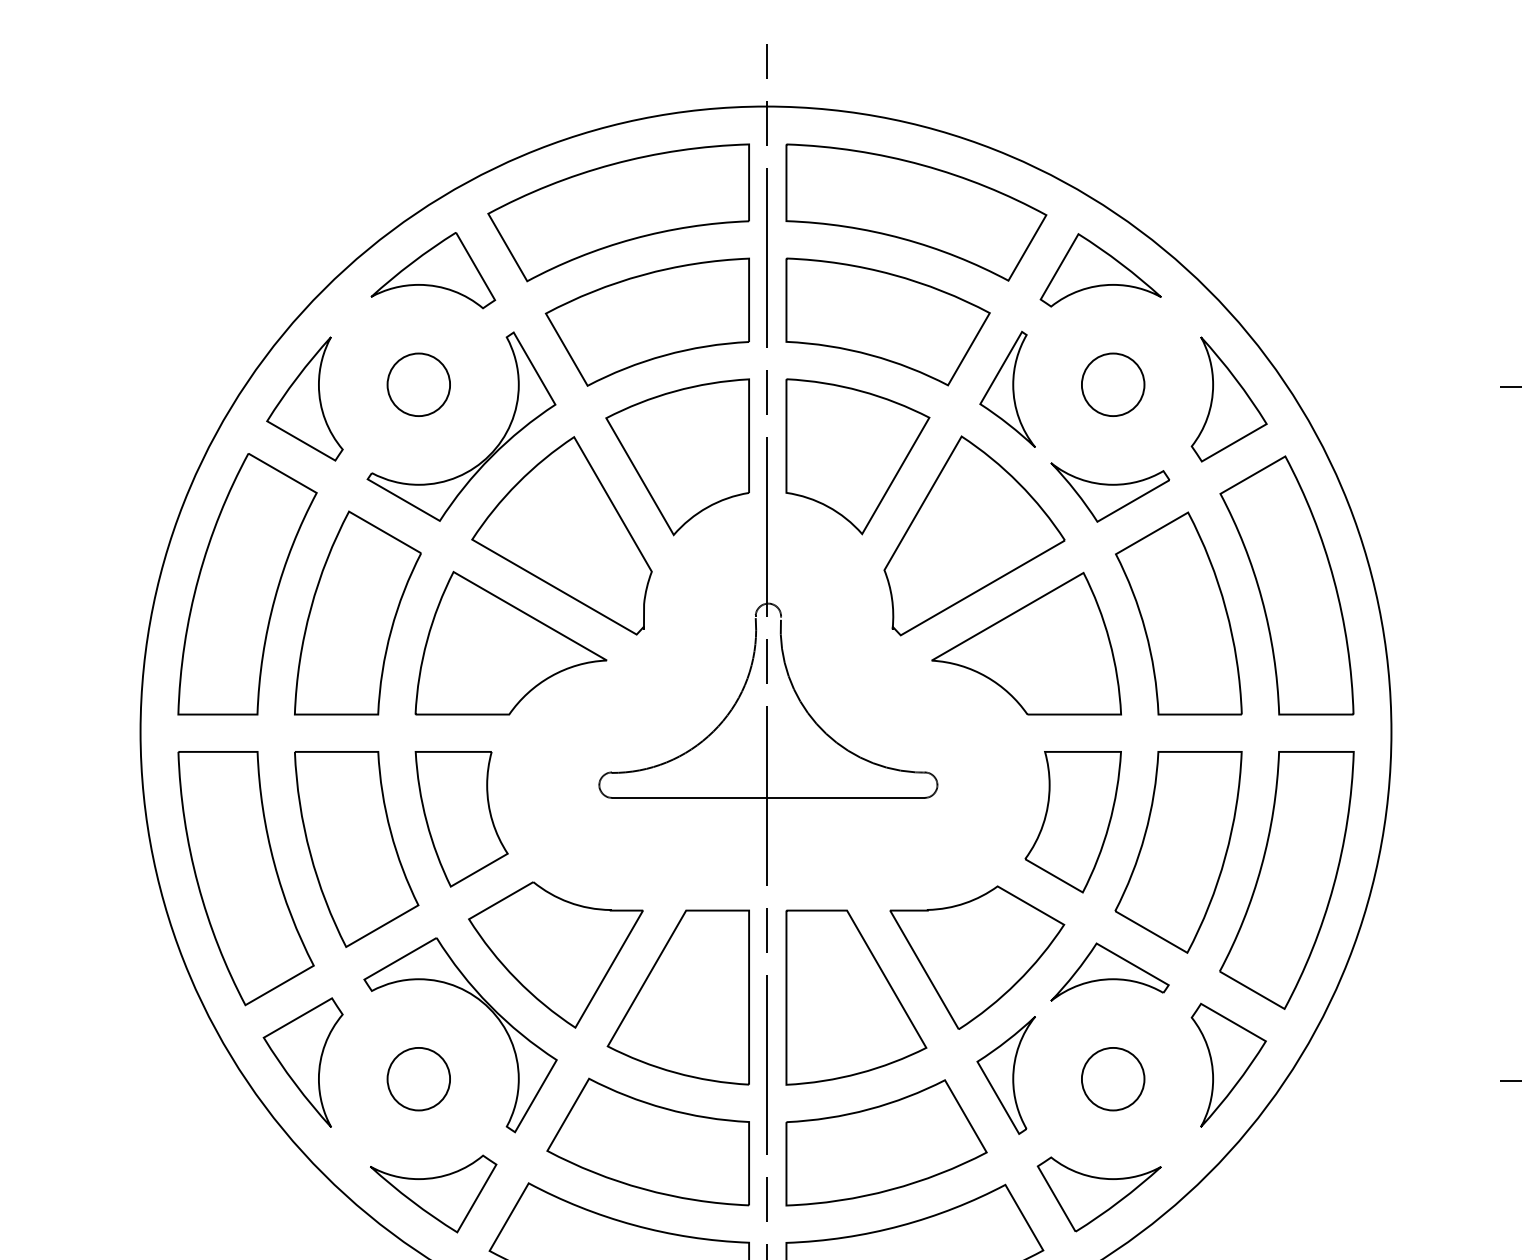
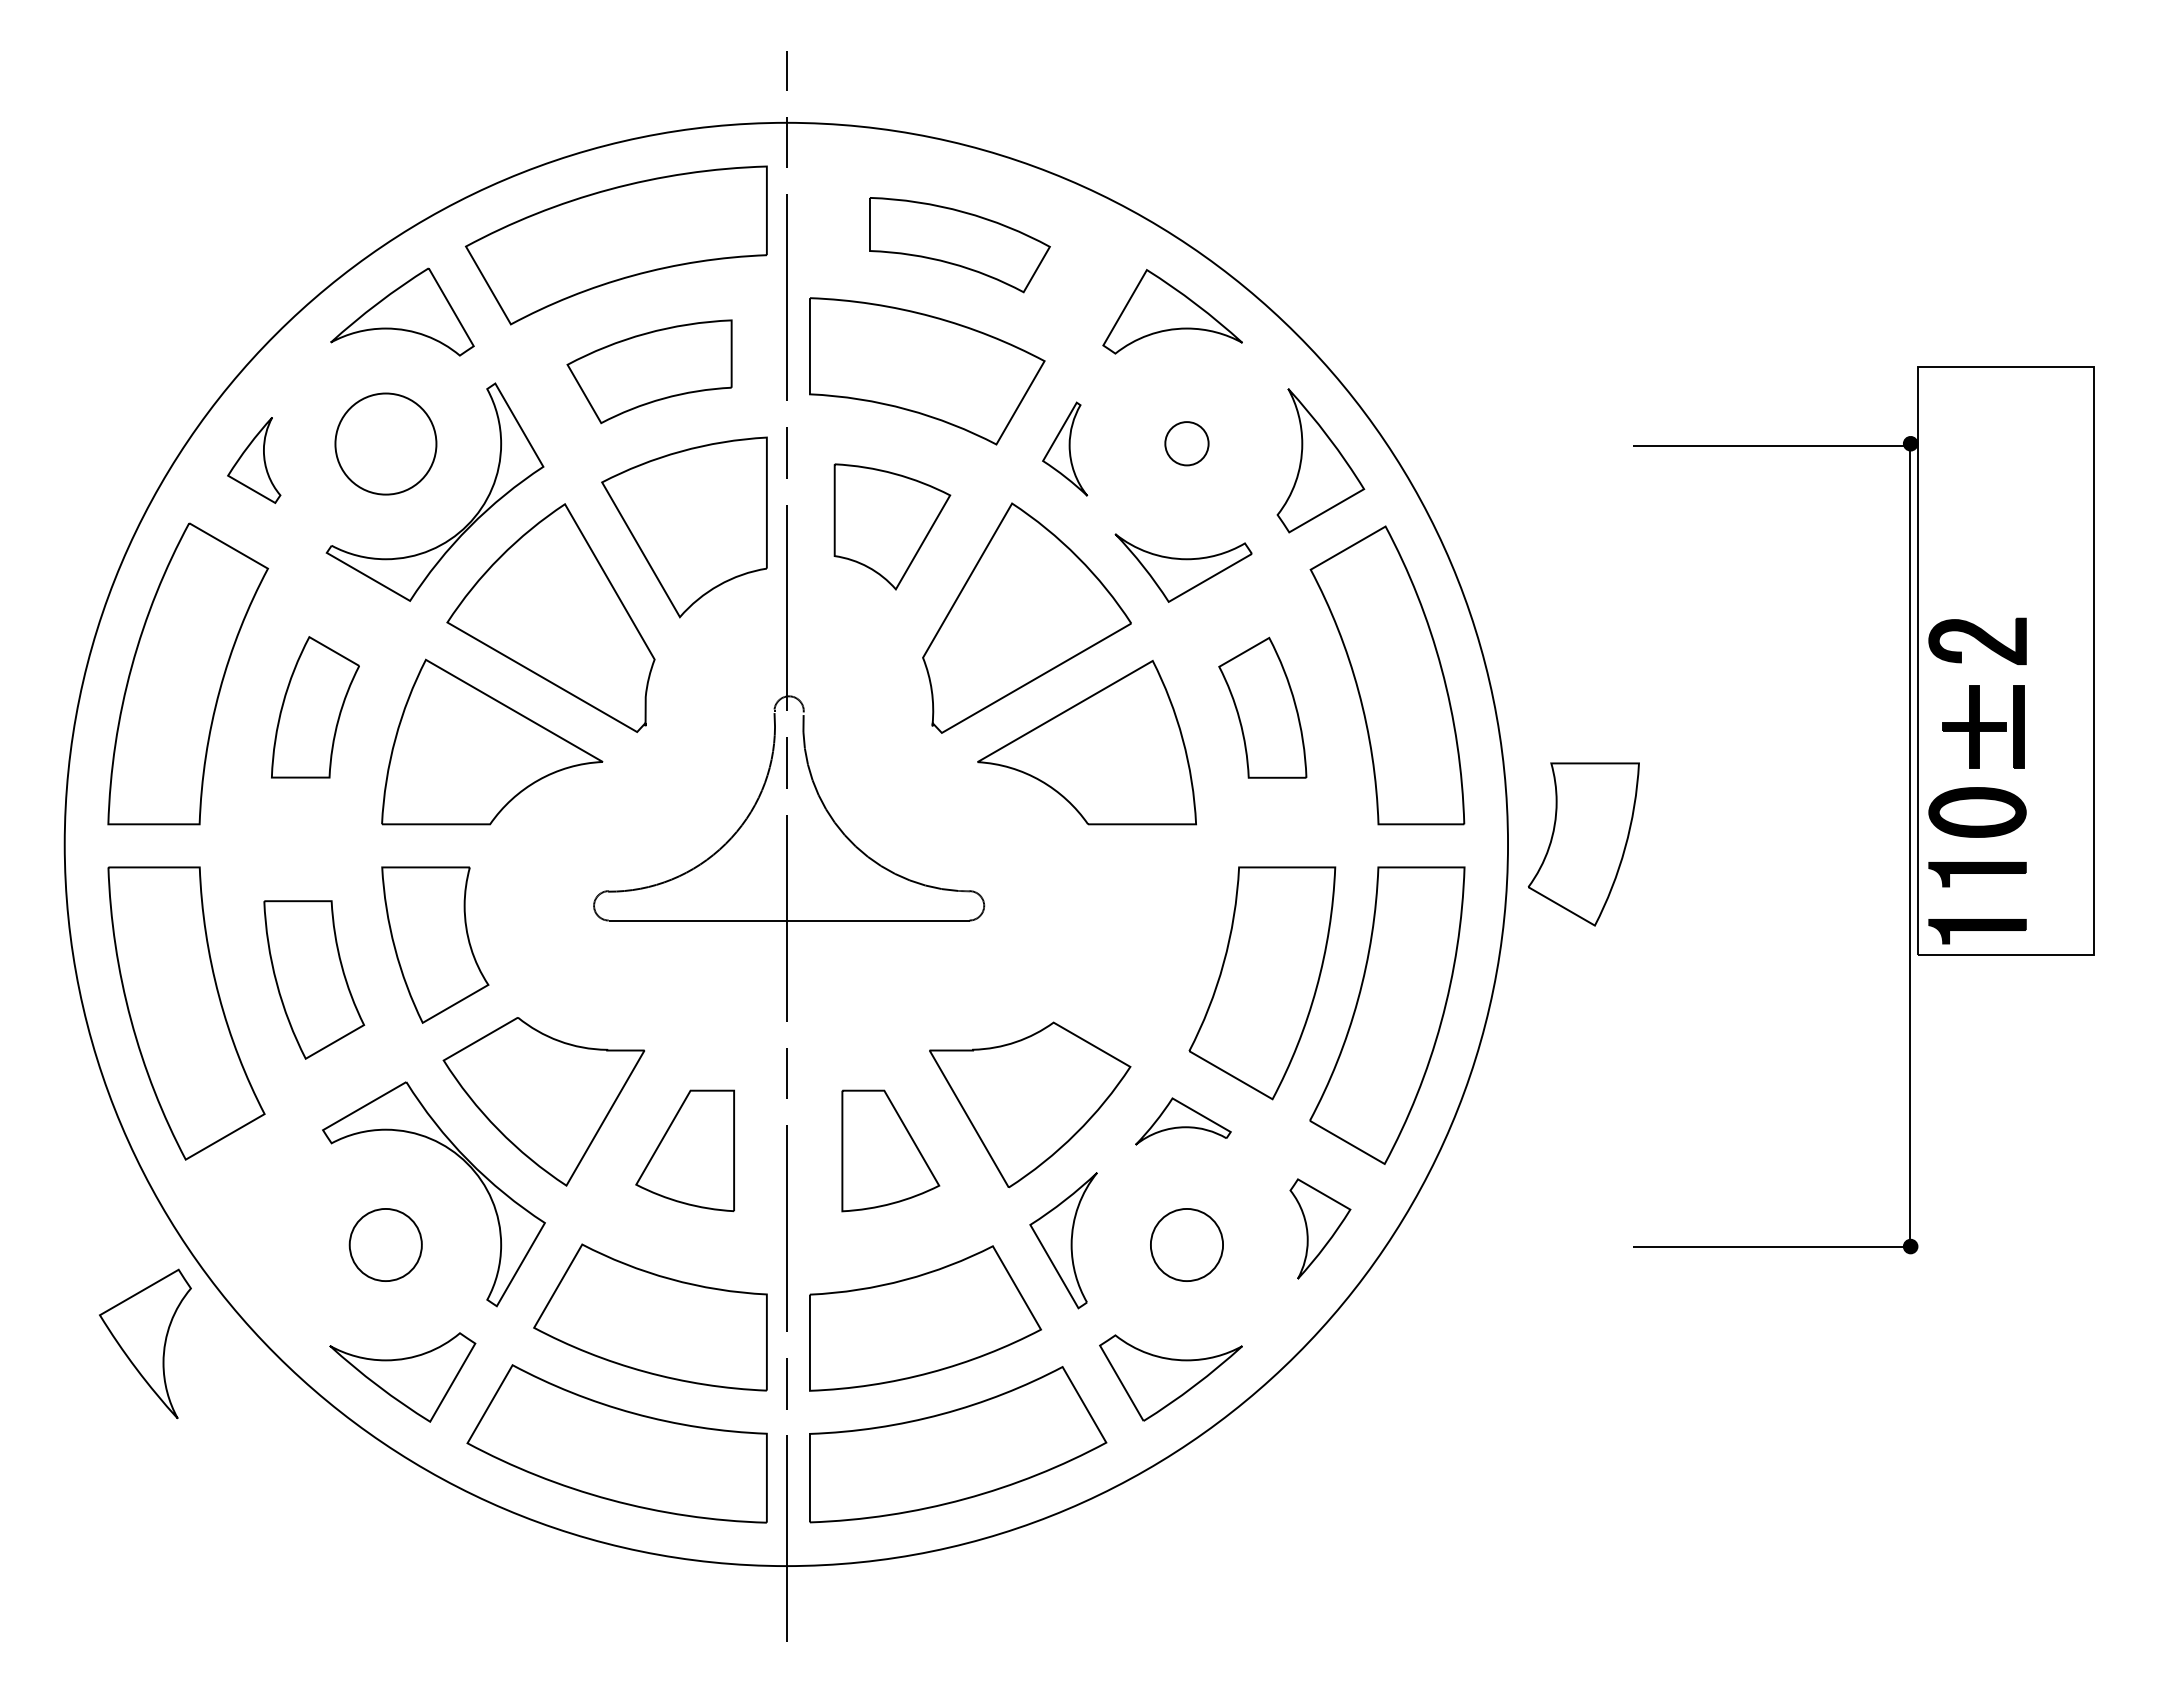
part: (916, 212) -> (959, 244), size x0.6
part: (647, 322) -> (649, 371), size x0.7
part: (418, 384) -> (385, 443), size x1.4
part: (1112, 384) -> (1186, 443), size x0.6
part: (1007, 388) -> (1064, 448), size x0.7
part: (304, 399) -> (253, 460), size x0.6
part: (857, 456) -> (892, 526), size x0.7
part: (357, 613) -> (315, 707), size x0.6
part: (1178, 613) -> (1262, 707), size x0.6
part: (1072, 822) -> (1583, 844), moved
part: (357, 849) -> (314, 979), size x0.7
part: (1110, 972) -> (1183, 1121), size x0.7
part: (677, 997) -> (684, 1150), size x0.6
part: (856, 997) -> (890, 1150), size x0.6
part: (303, 1062) -> (145, 1343), moved
part: (1228, 1064) -> (1320, 1228), size x0.7

